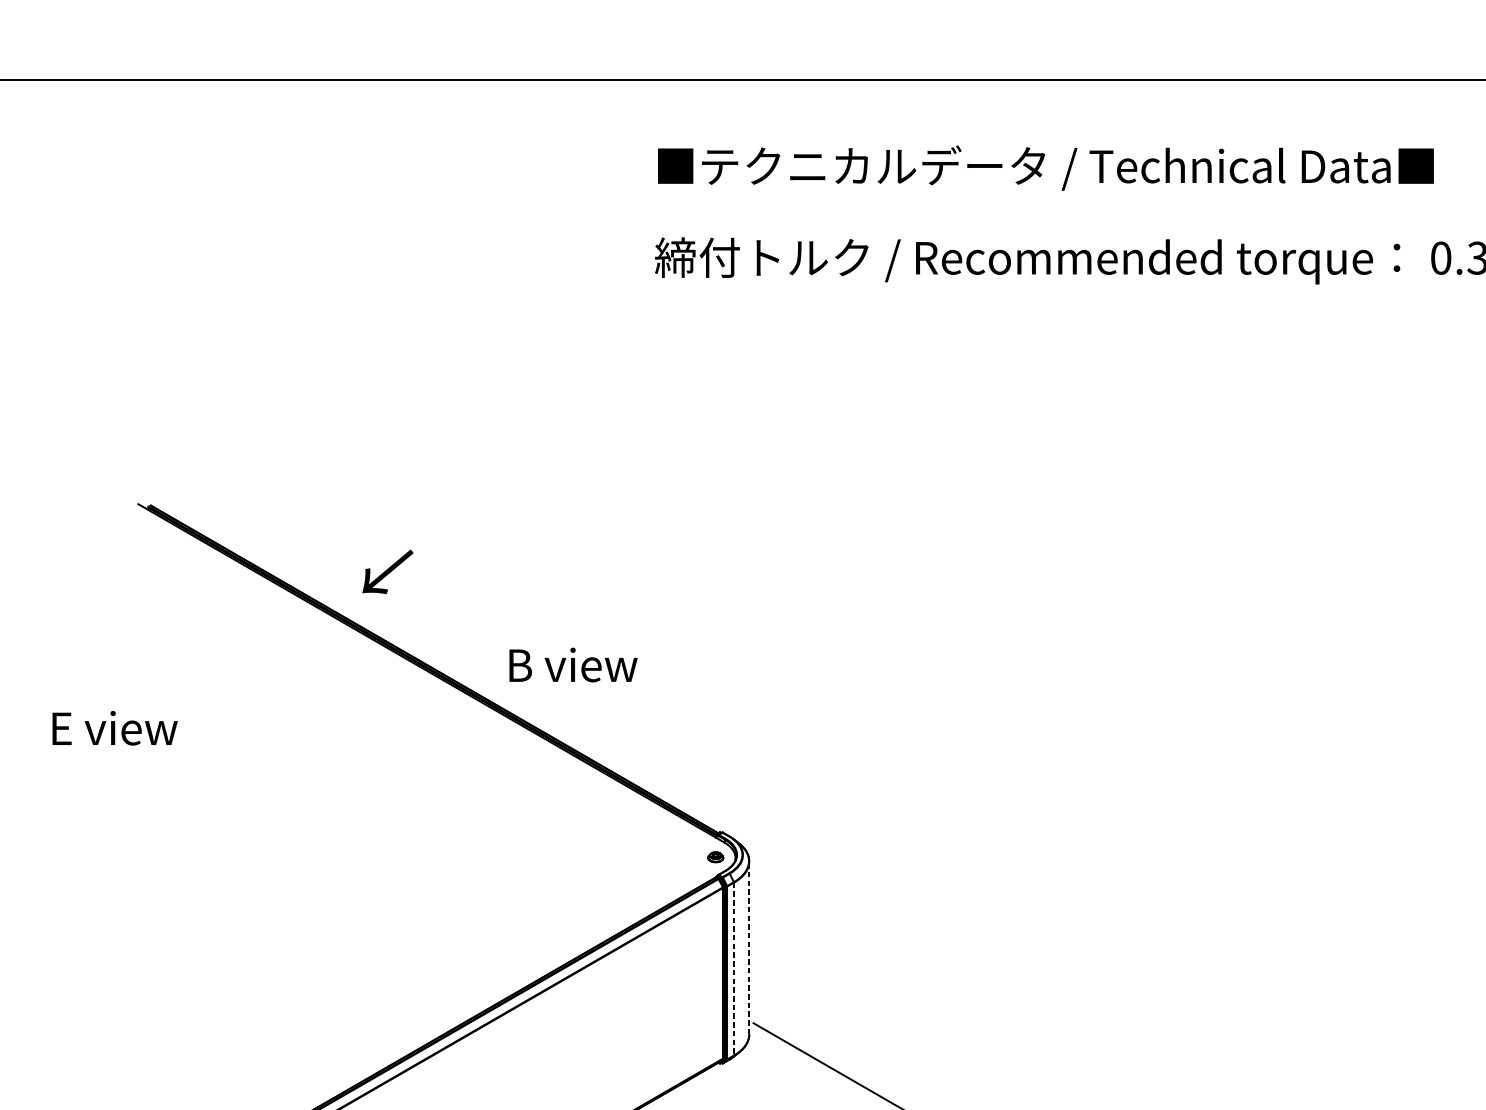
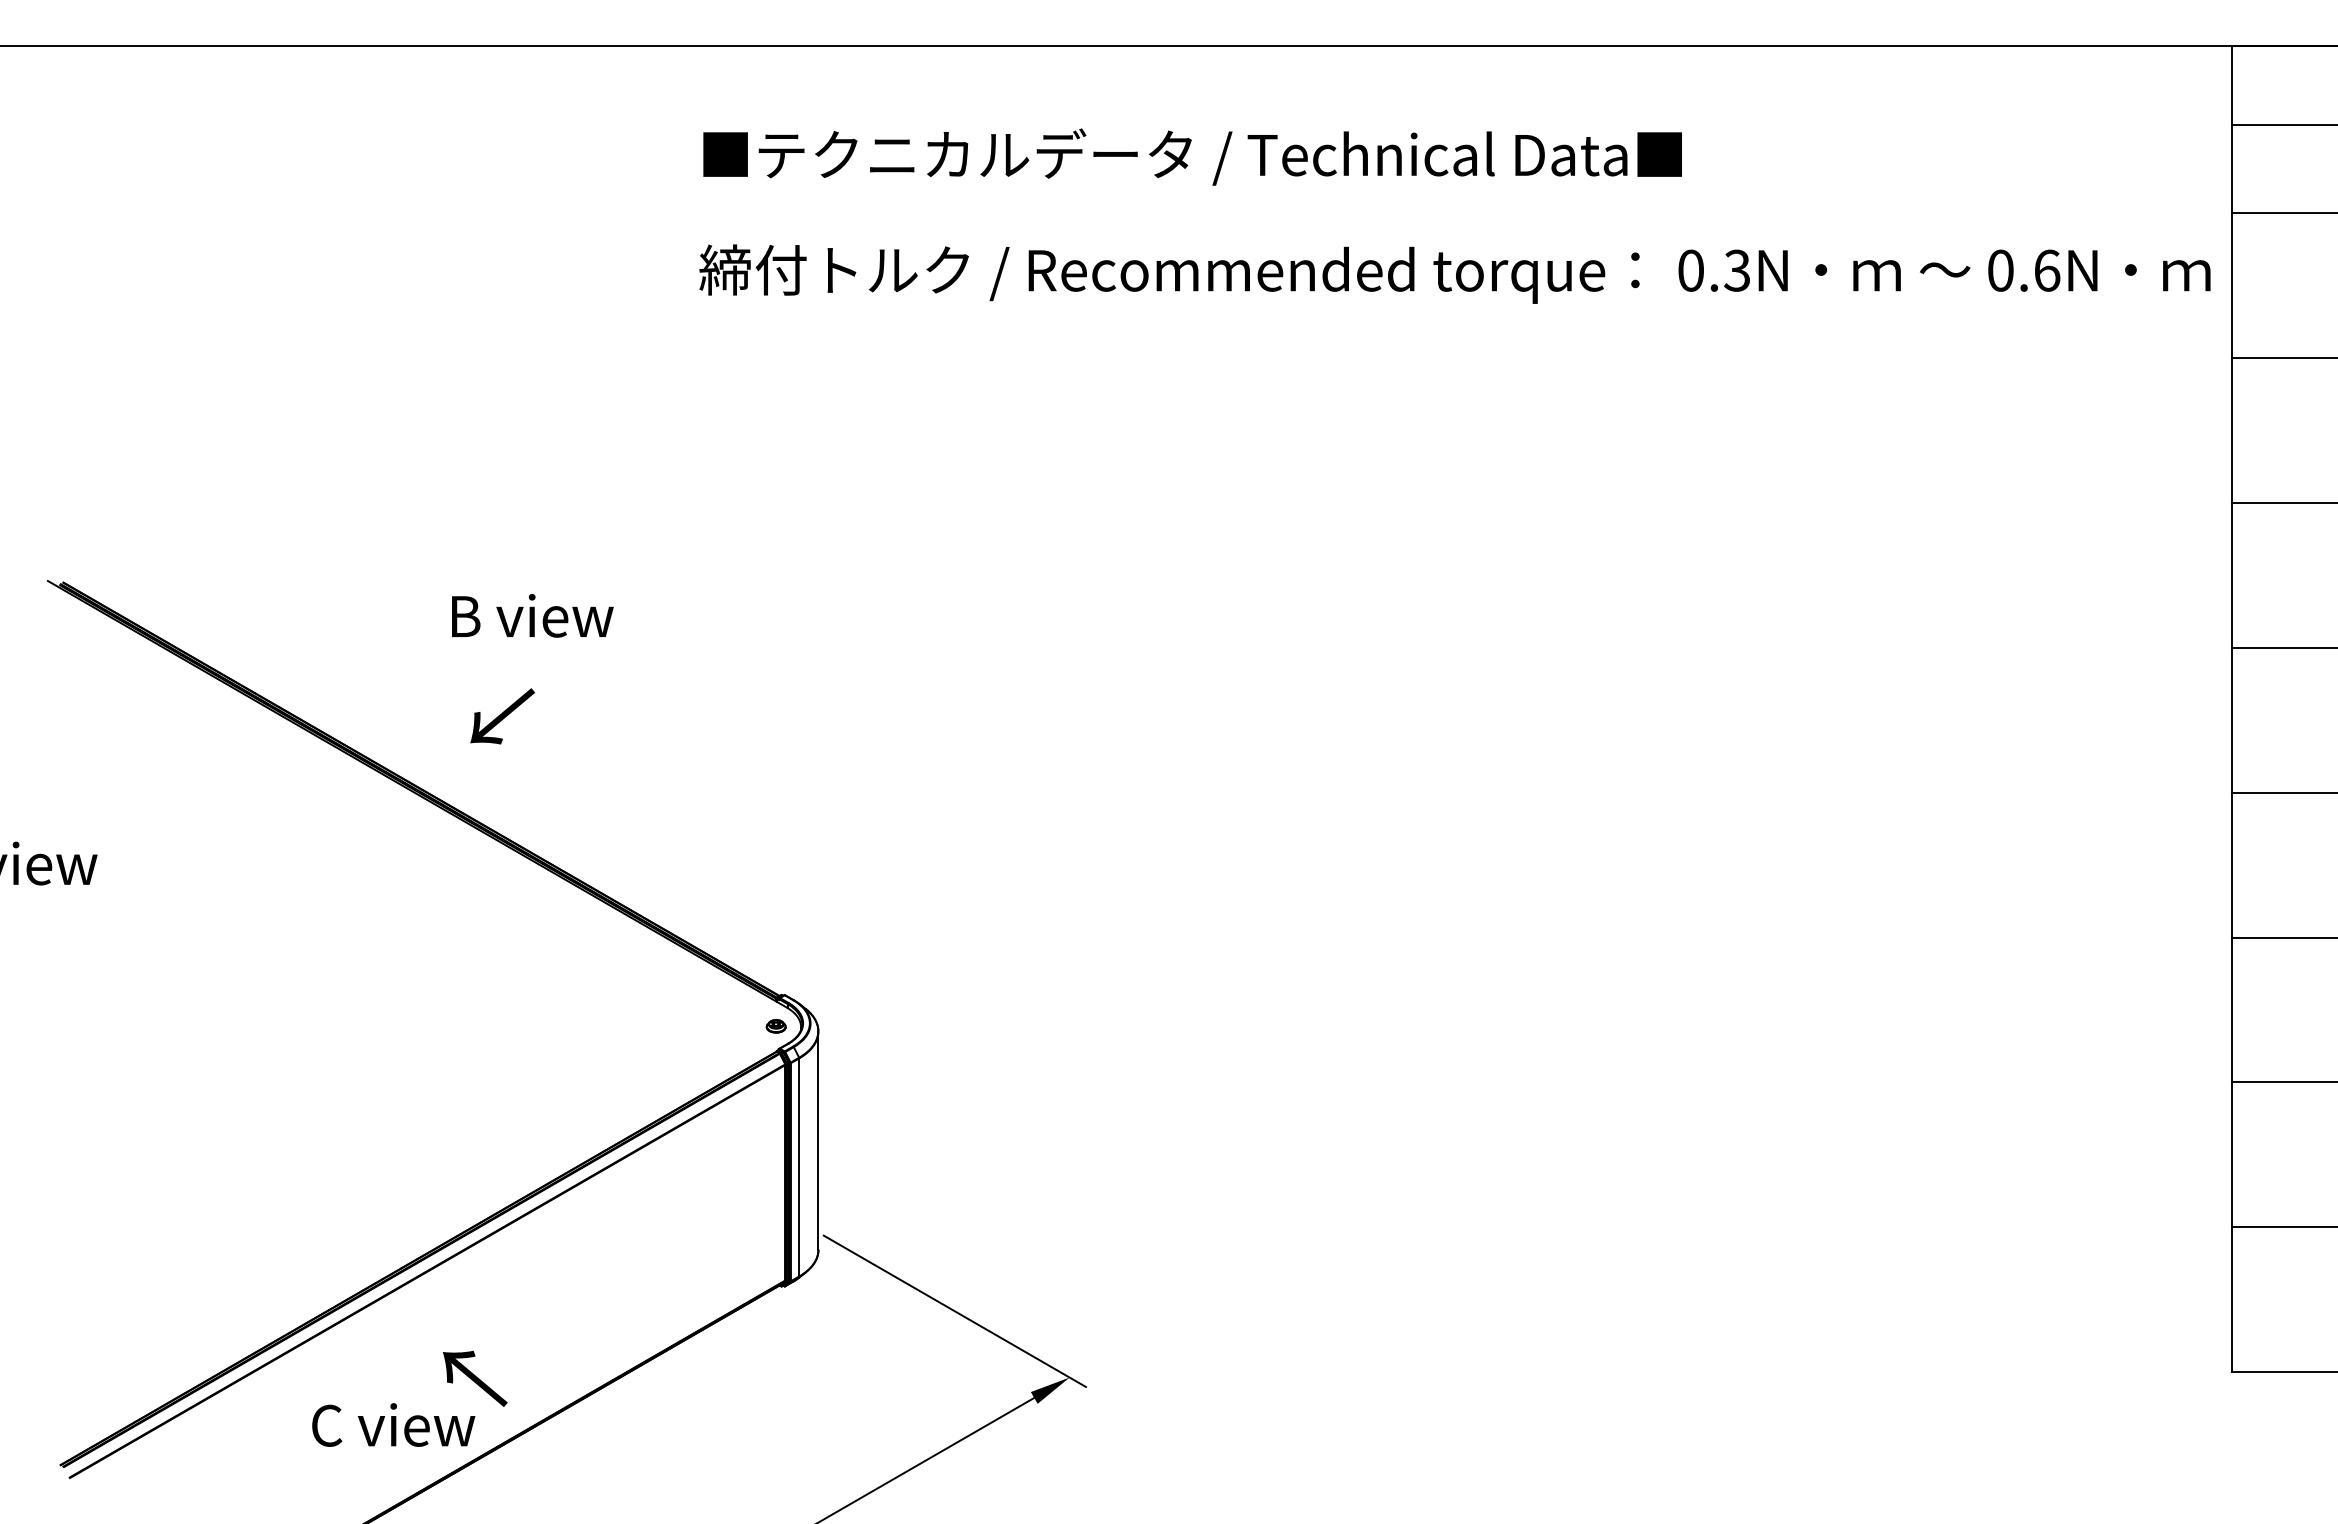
text: (387, 571) -> (502, 716), moved
text: (573, 664) -> (532, 615), moved
line: (749, 947) -> (818, 1140), dashed -> solid
line: (734, 969) -> (799, 1167), dashed -> solid

